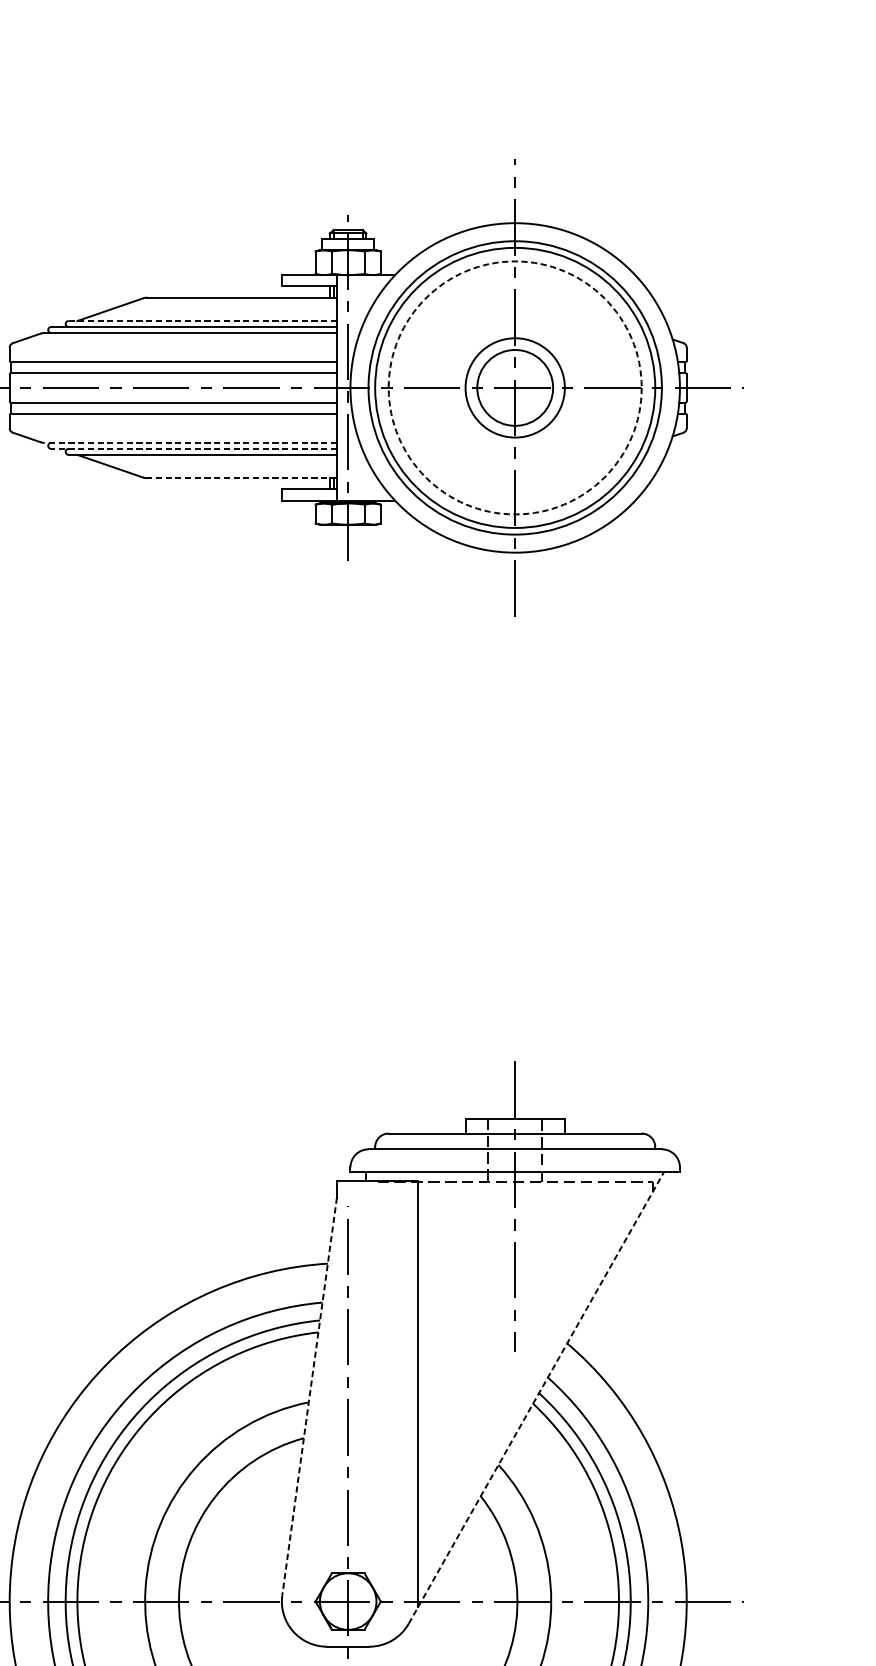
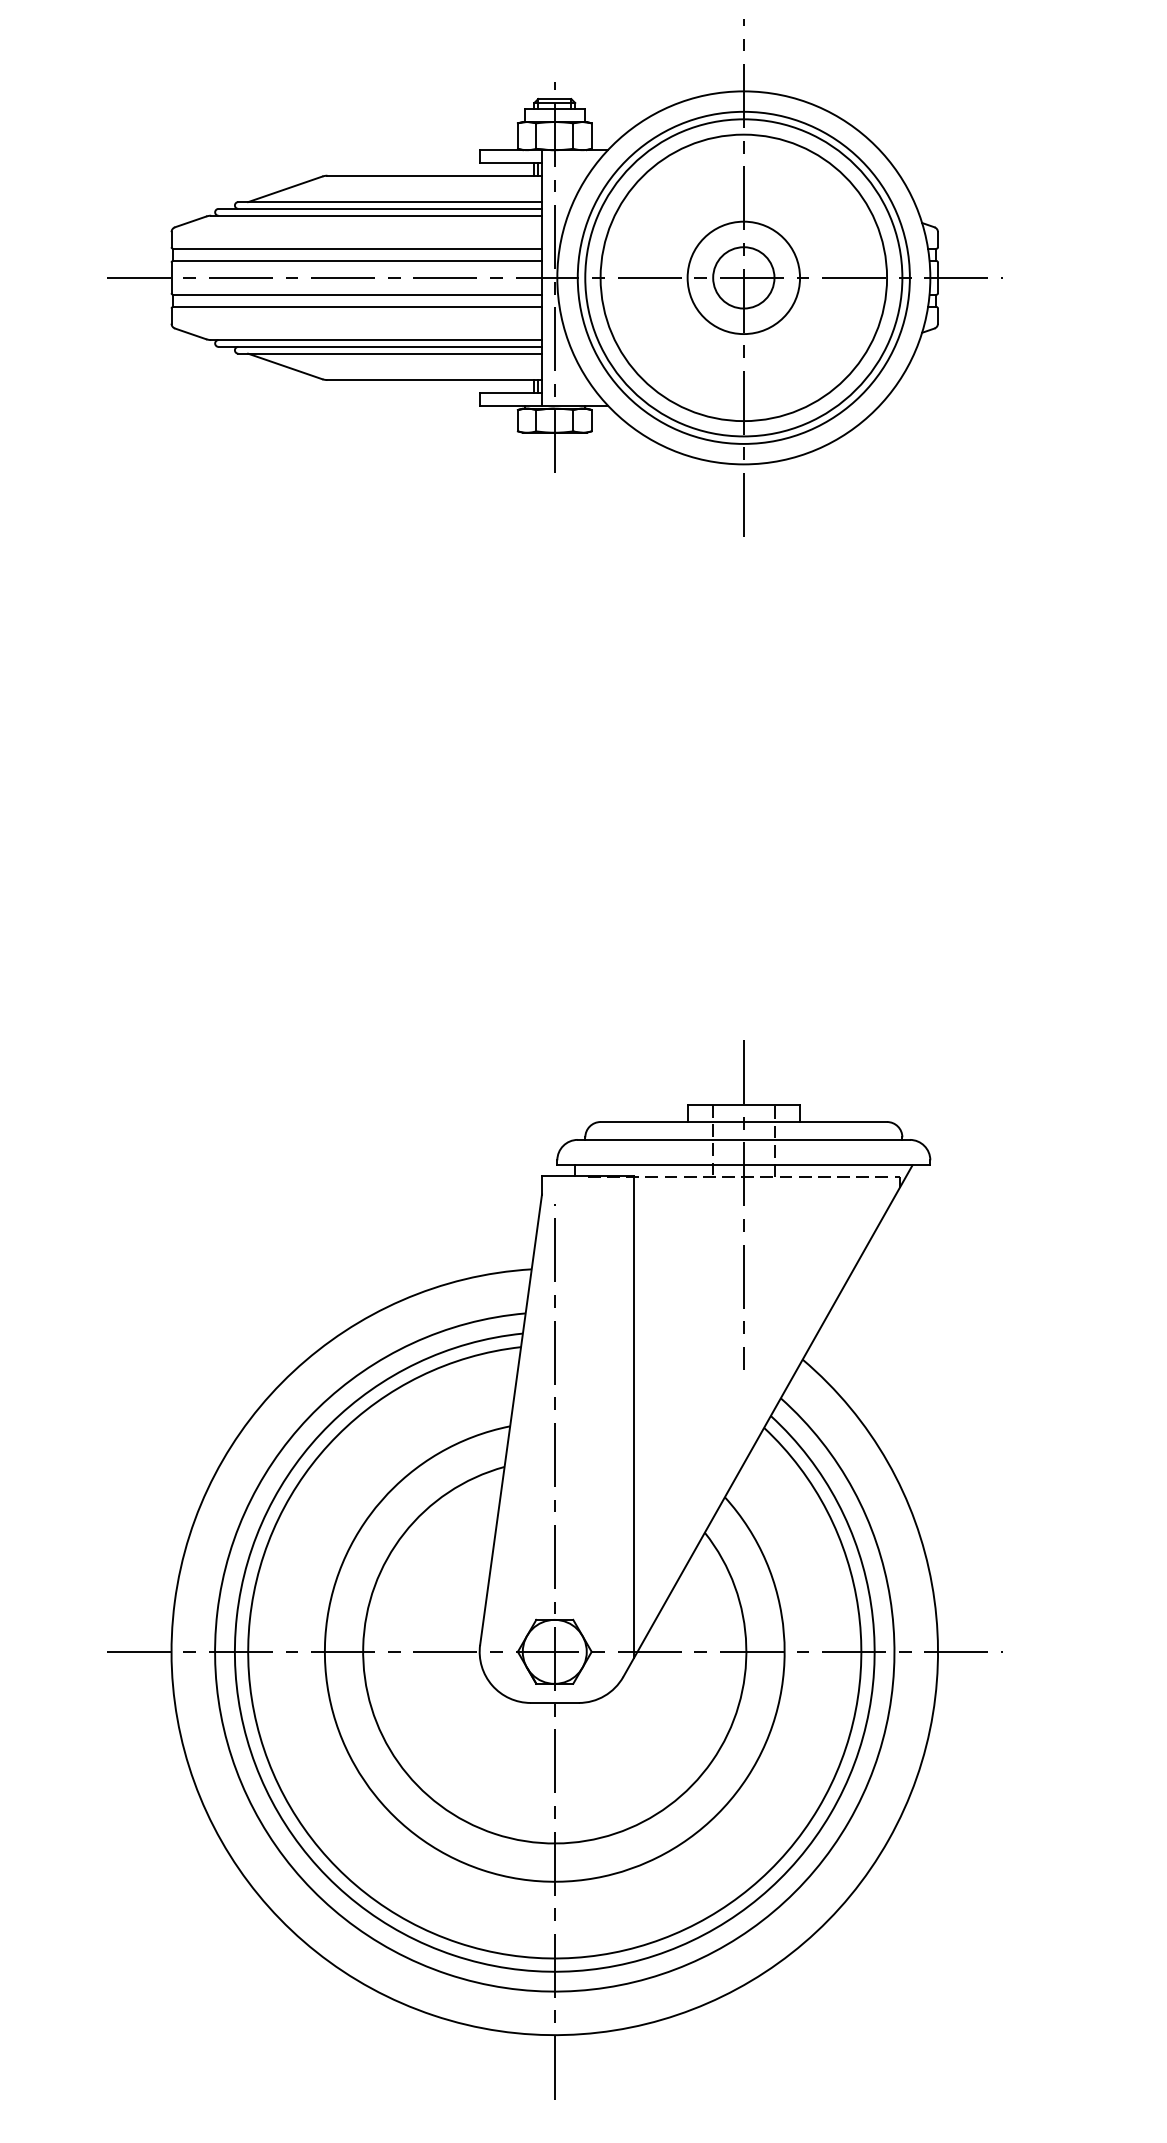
line: (203, 321) -> (390, 202), dashed -> solid
circle: (514, 387) -> (743, 277), dashed -> solid
circle: (514, 387) -> (743, 277), size x0.71
line: (190, 443) -> (376, 340), dashed -> solid
line: (194, 448) -> (380, 346), dashed -> solid
line: (241, 478) -> (434, 380), dashed -> solid
line: (309, 1397) -> (511, 1420), dashed -> solid
line: (536, 1398) -> (767, 1421), dashed -> solid

